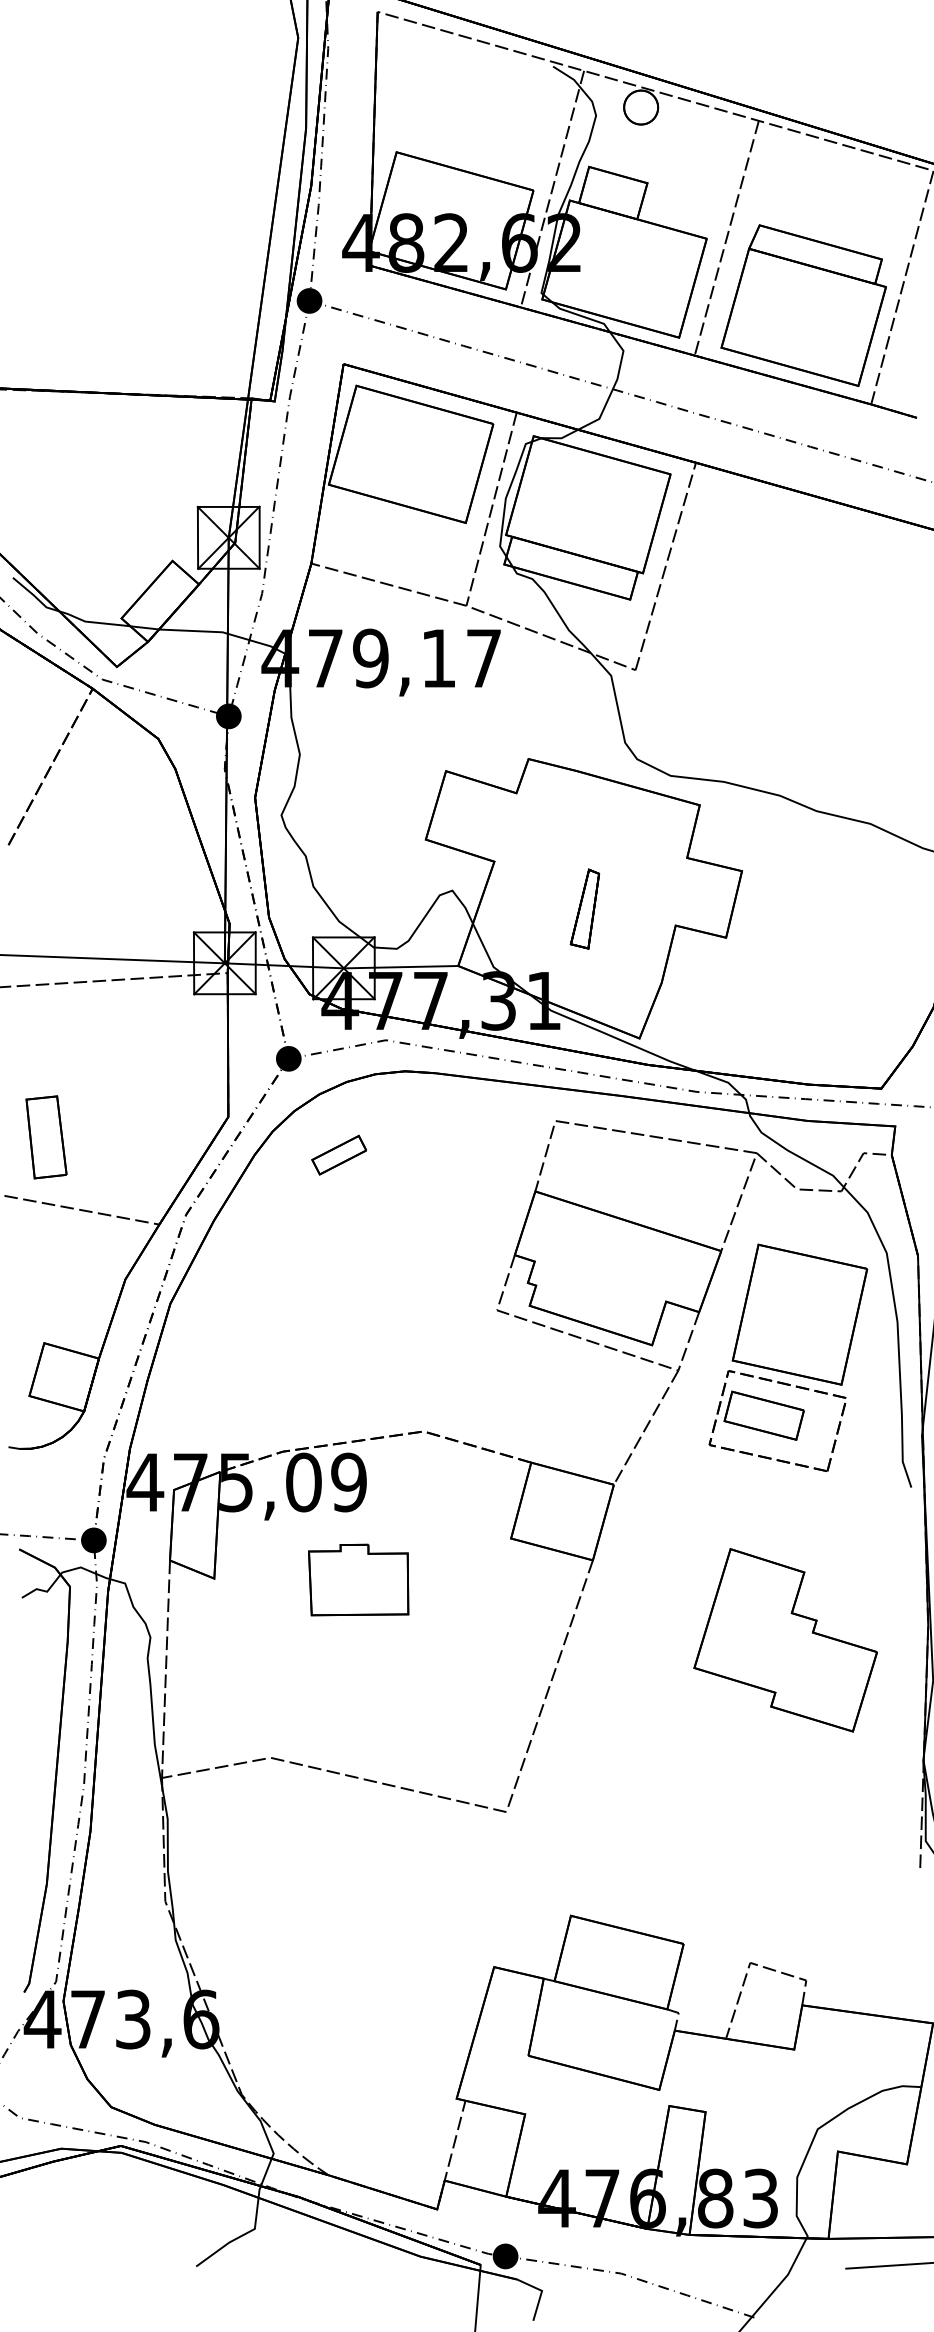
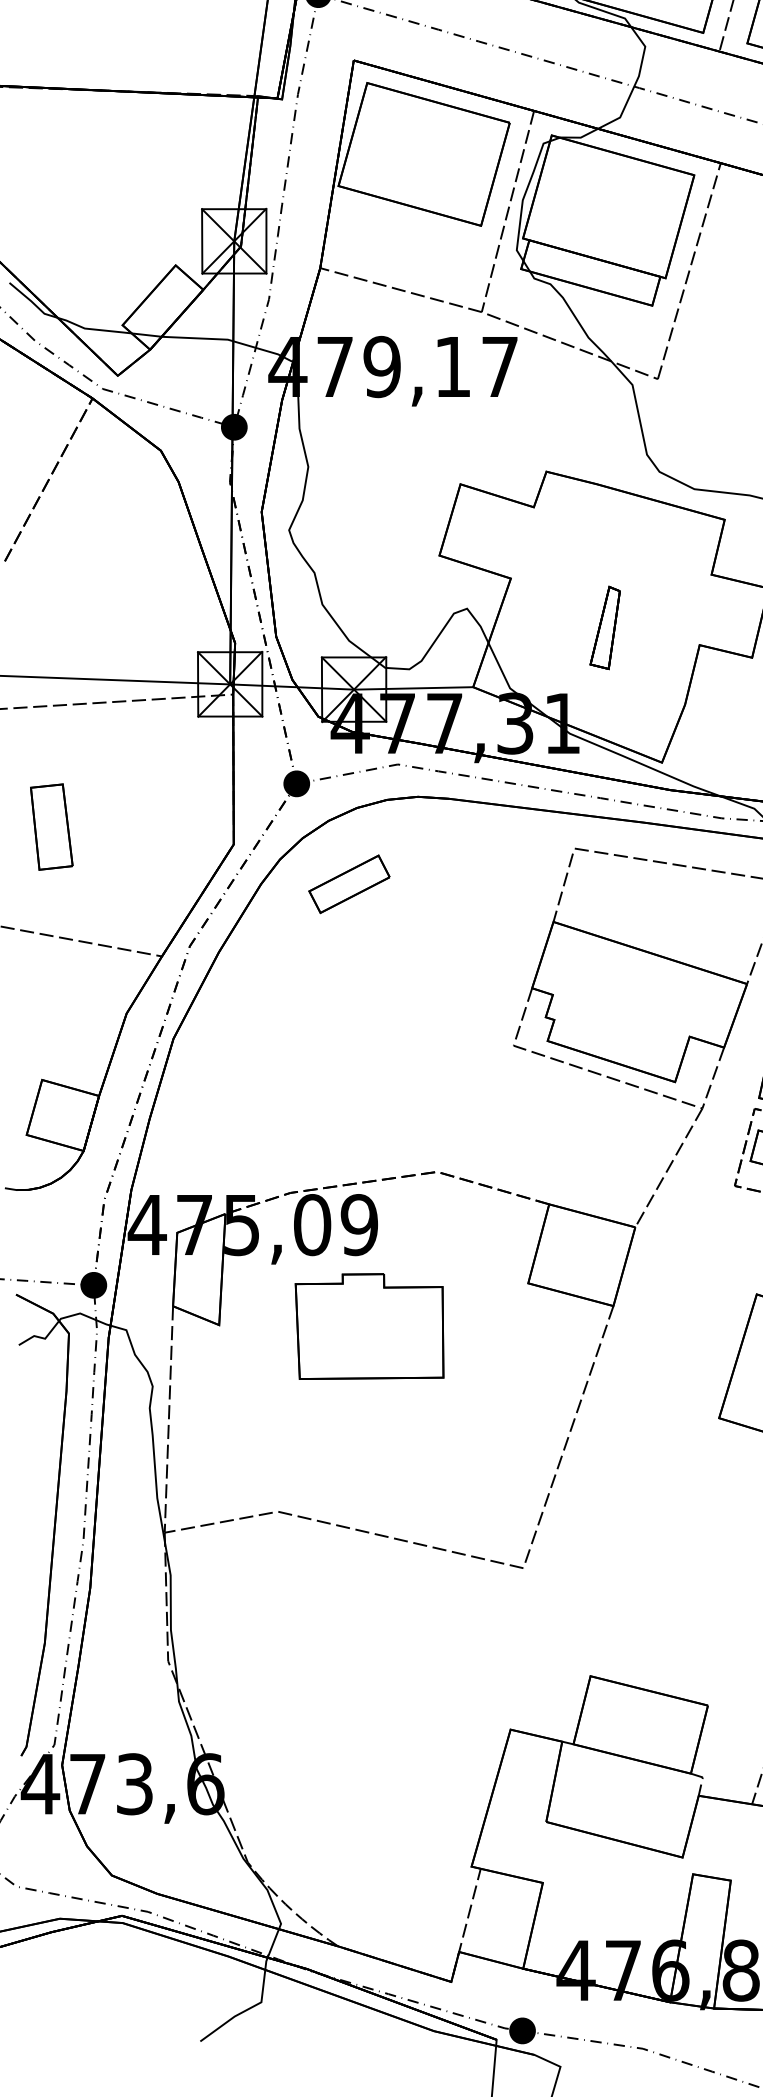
part: (46, 1137) -> (51, 827), moved
part: (338, 1154) -> (348, 883), size x1.43
part: (358, 1579) -> (369, 1326), size x1.43

